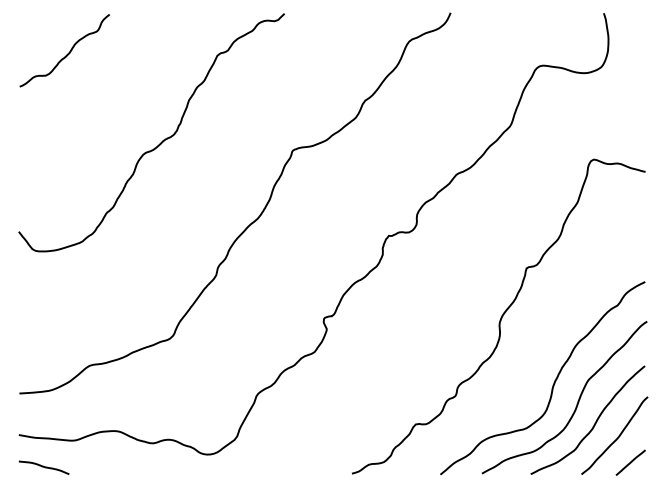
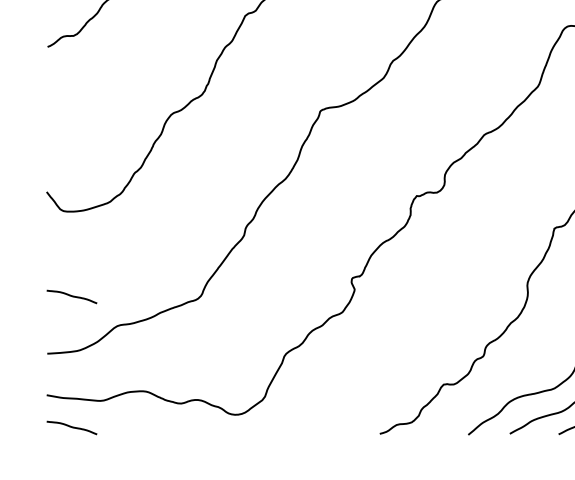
curve: (43, 336) -> (71, 296), added

